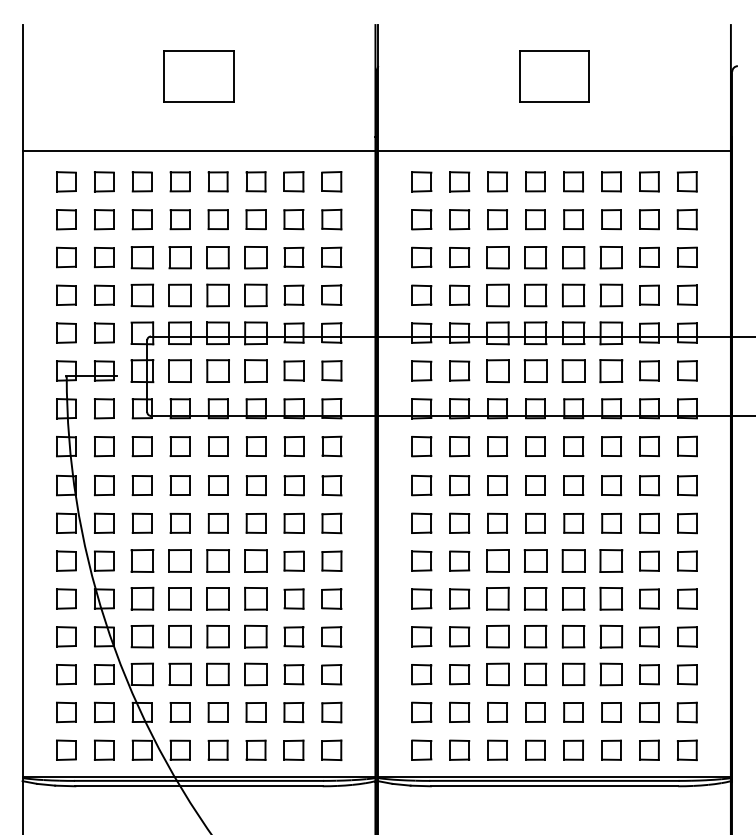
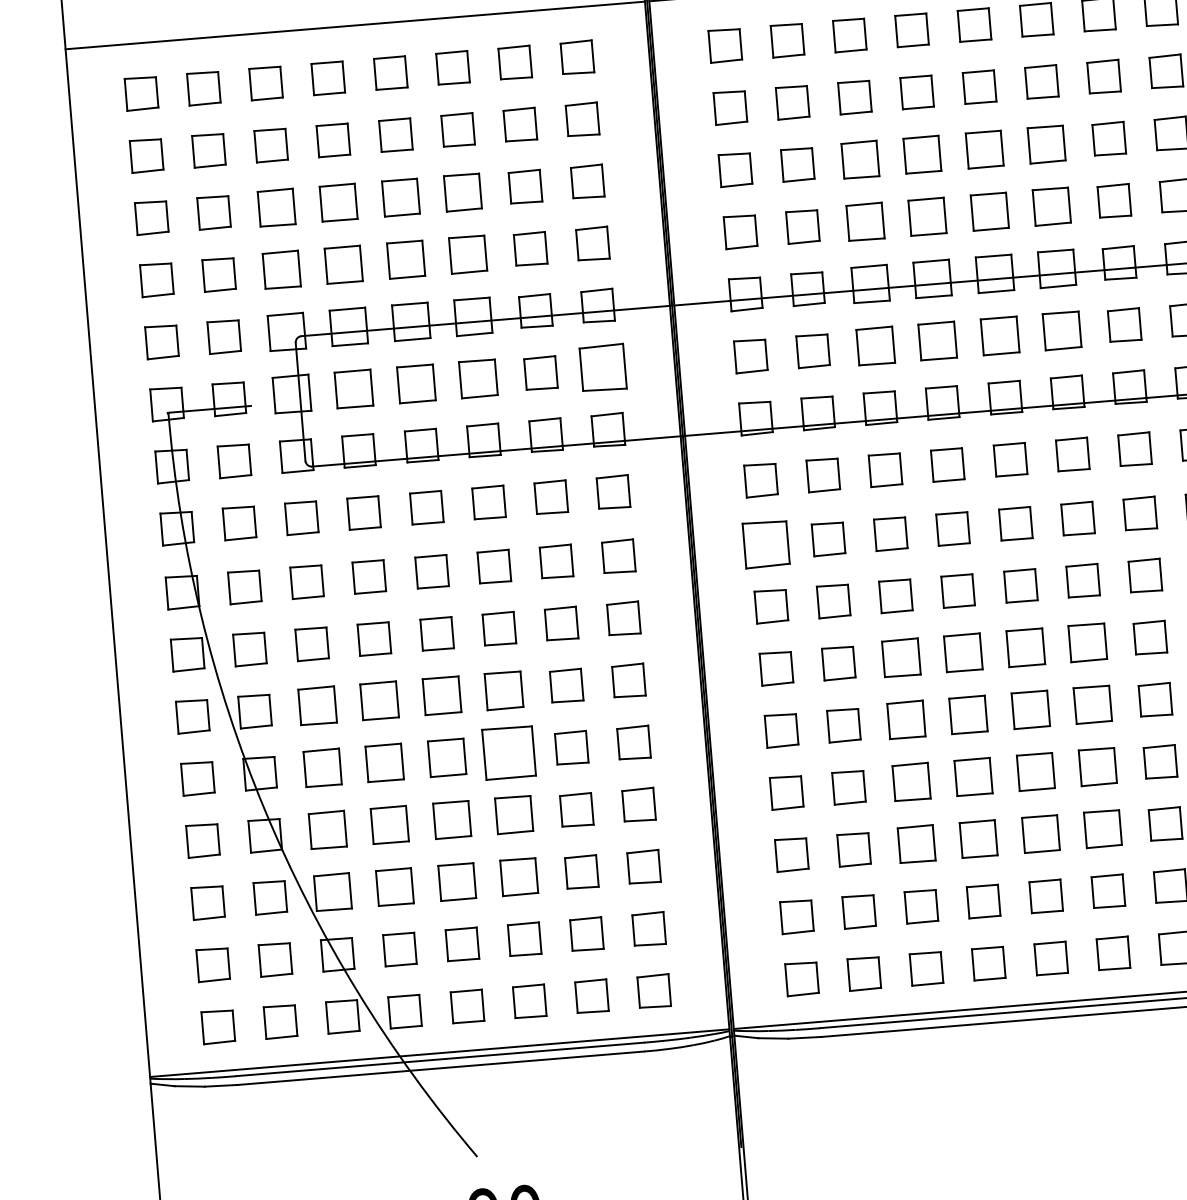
part: (331, 370) -> (602, 367), size x1.4
part: (421, 485) -> (765, 544), size x1.4
part: (255, 598) -> (508, 752), size x1.4

